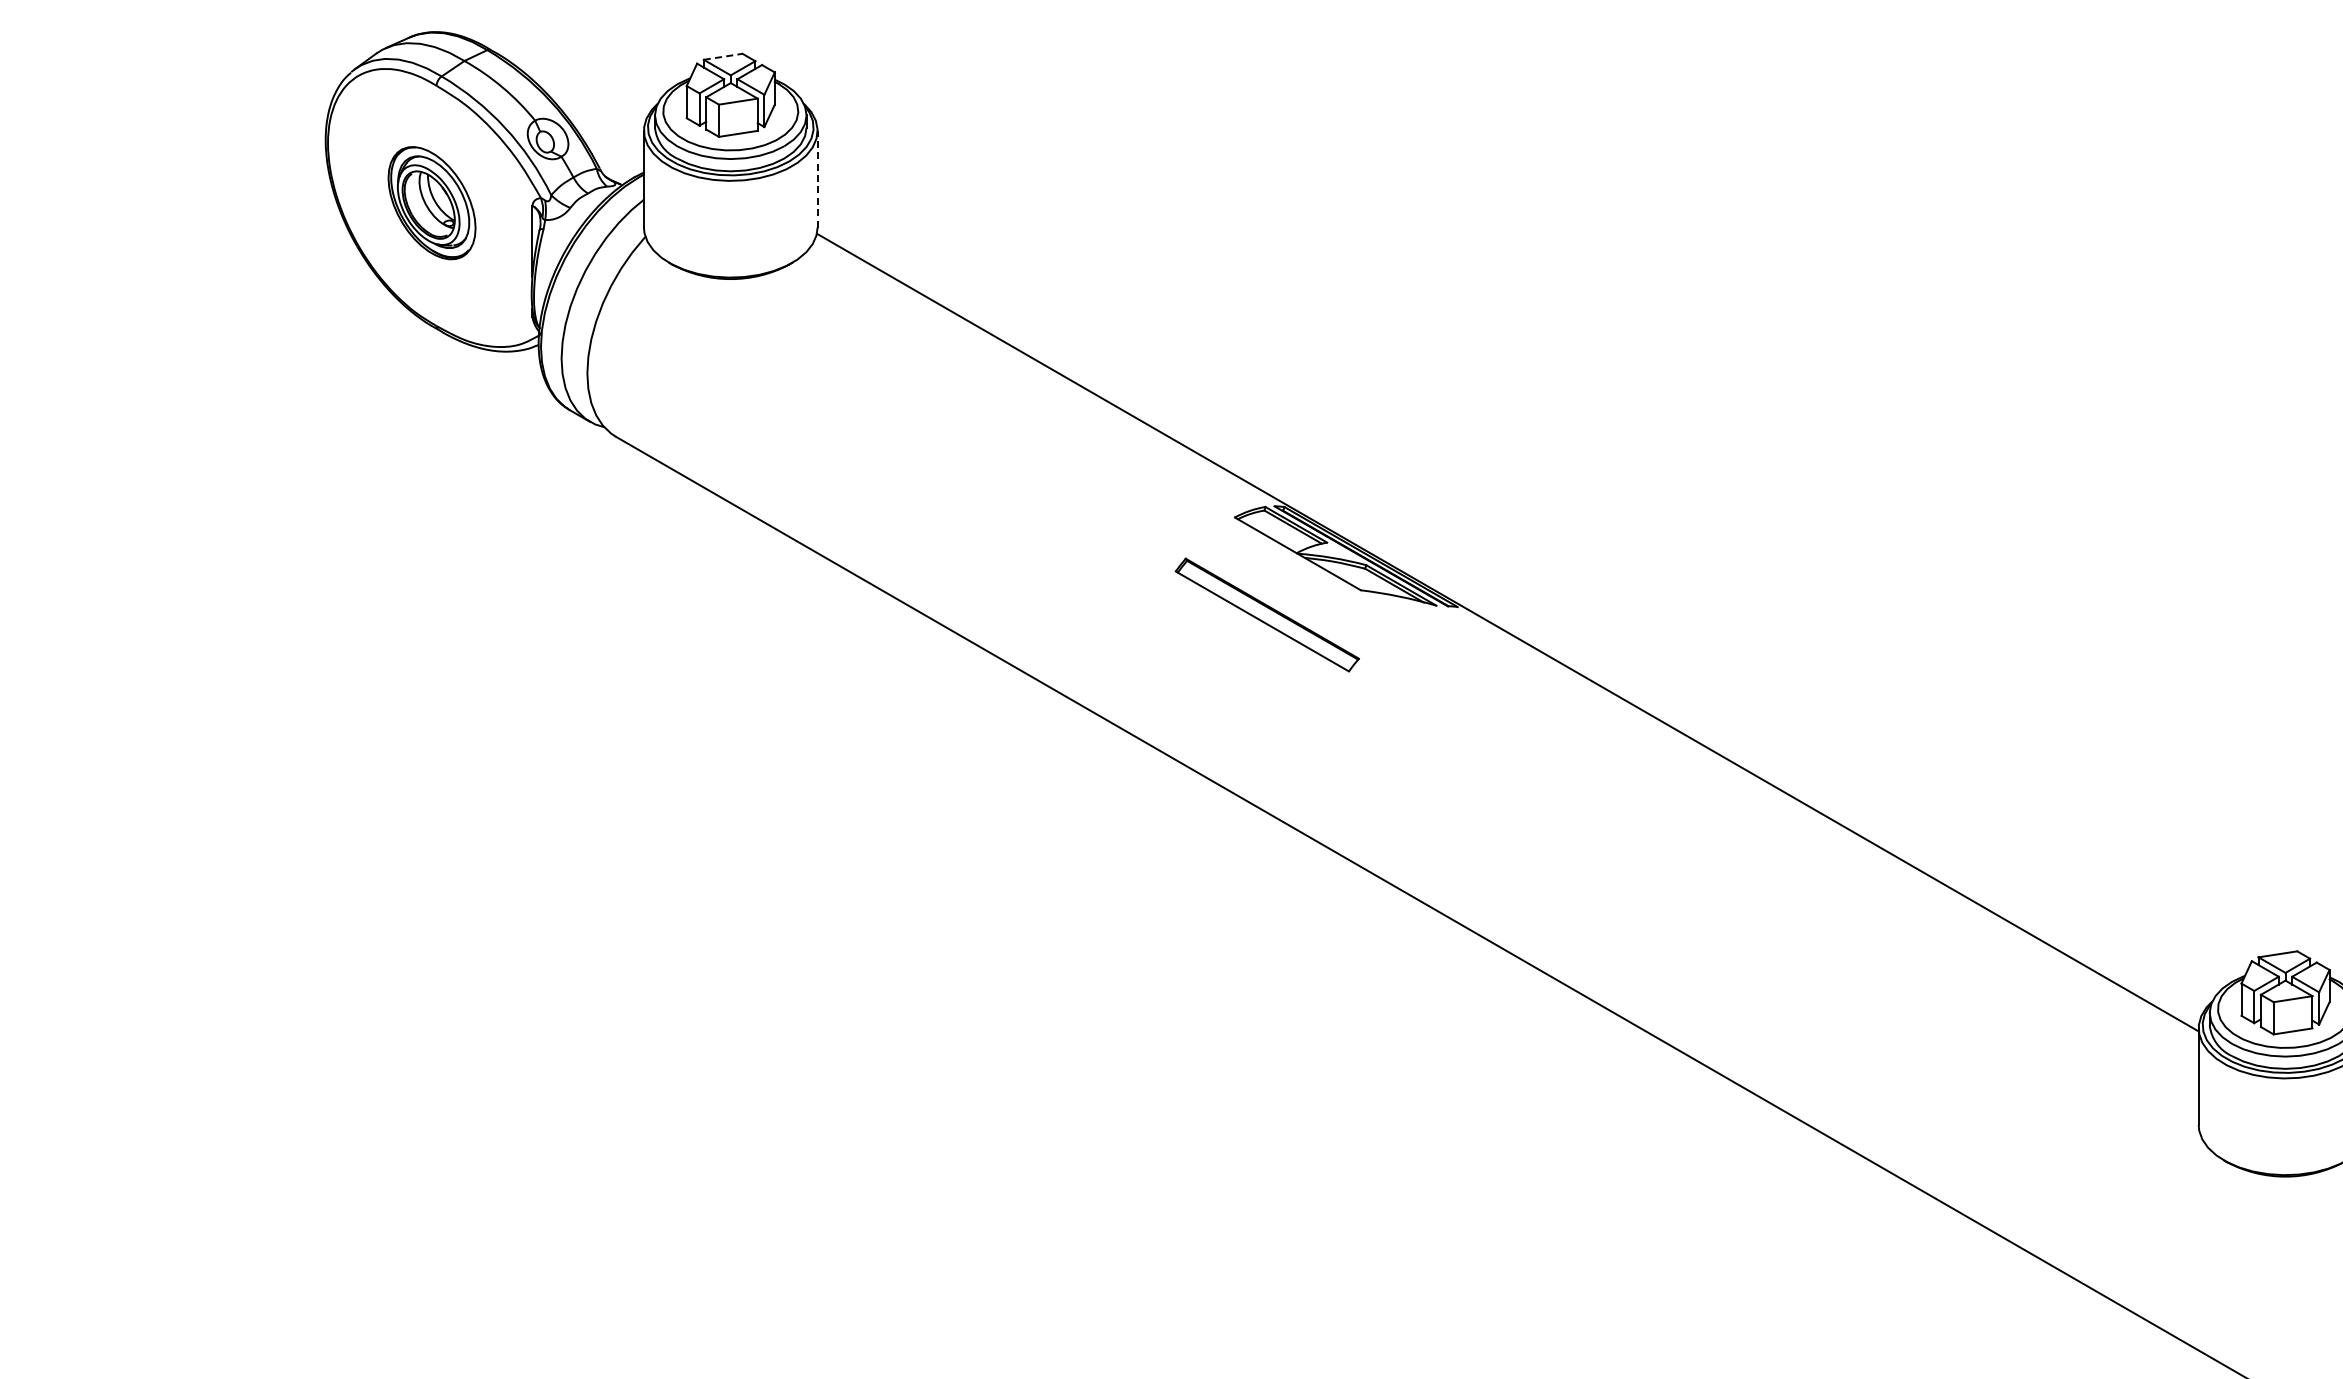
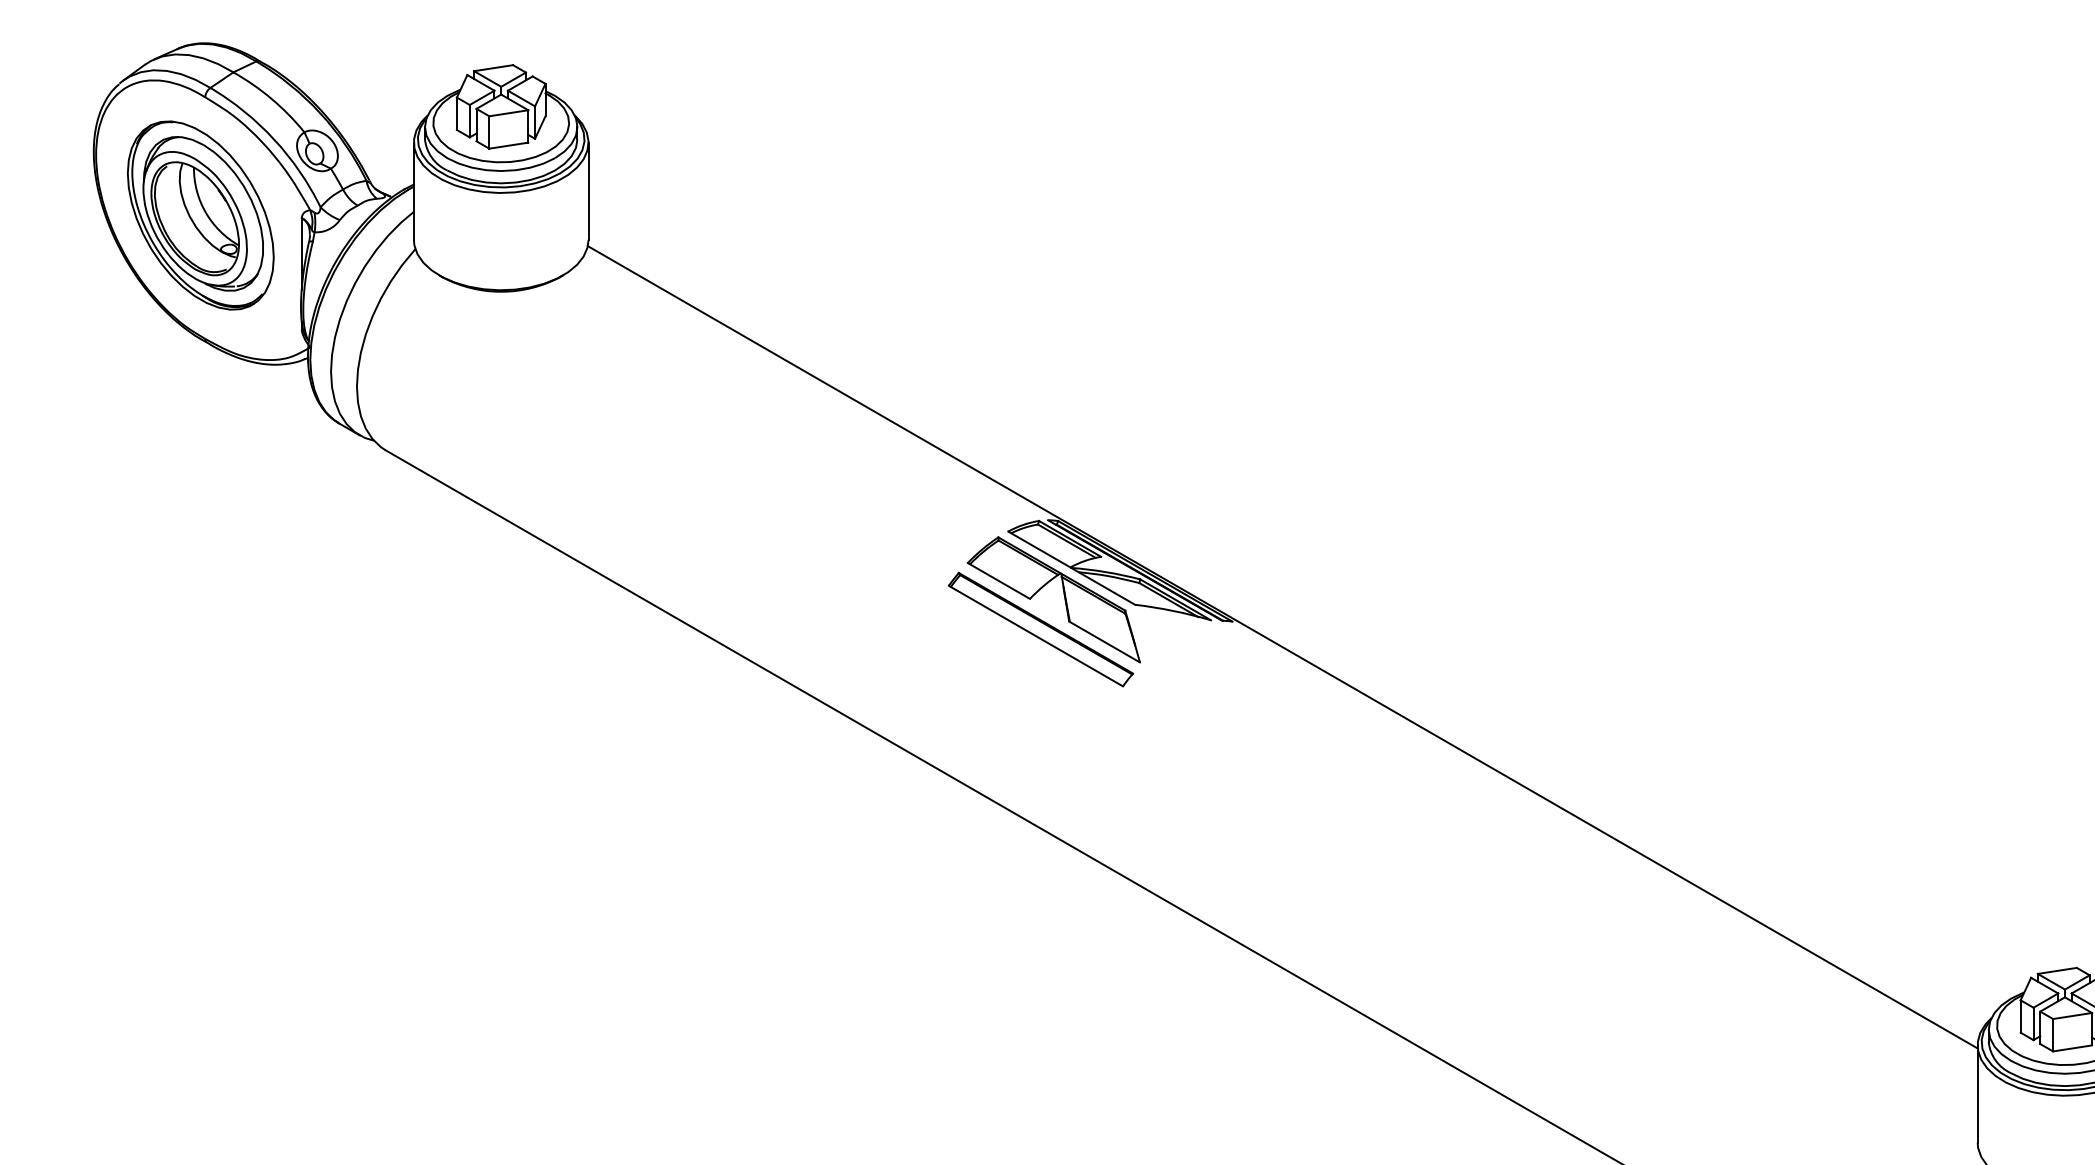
line: (723, 56) -> (493, 67), dashed -> solid
line: (817, 178) -> (588, 190), dashed -> solid
part: (431, 202) -> (200, 214), size x1.67
part: (1290, 584) -> (1064, 598), added

